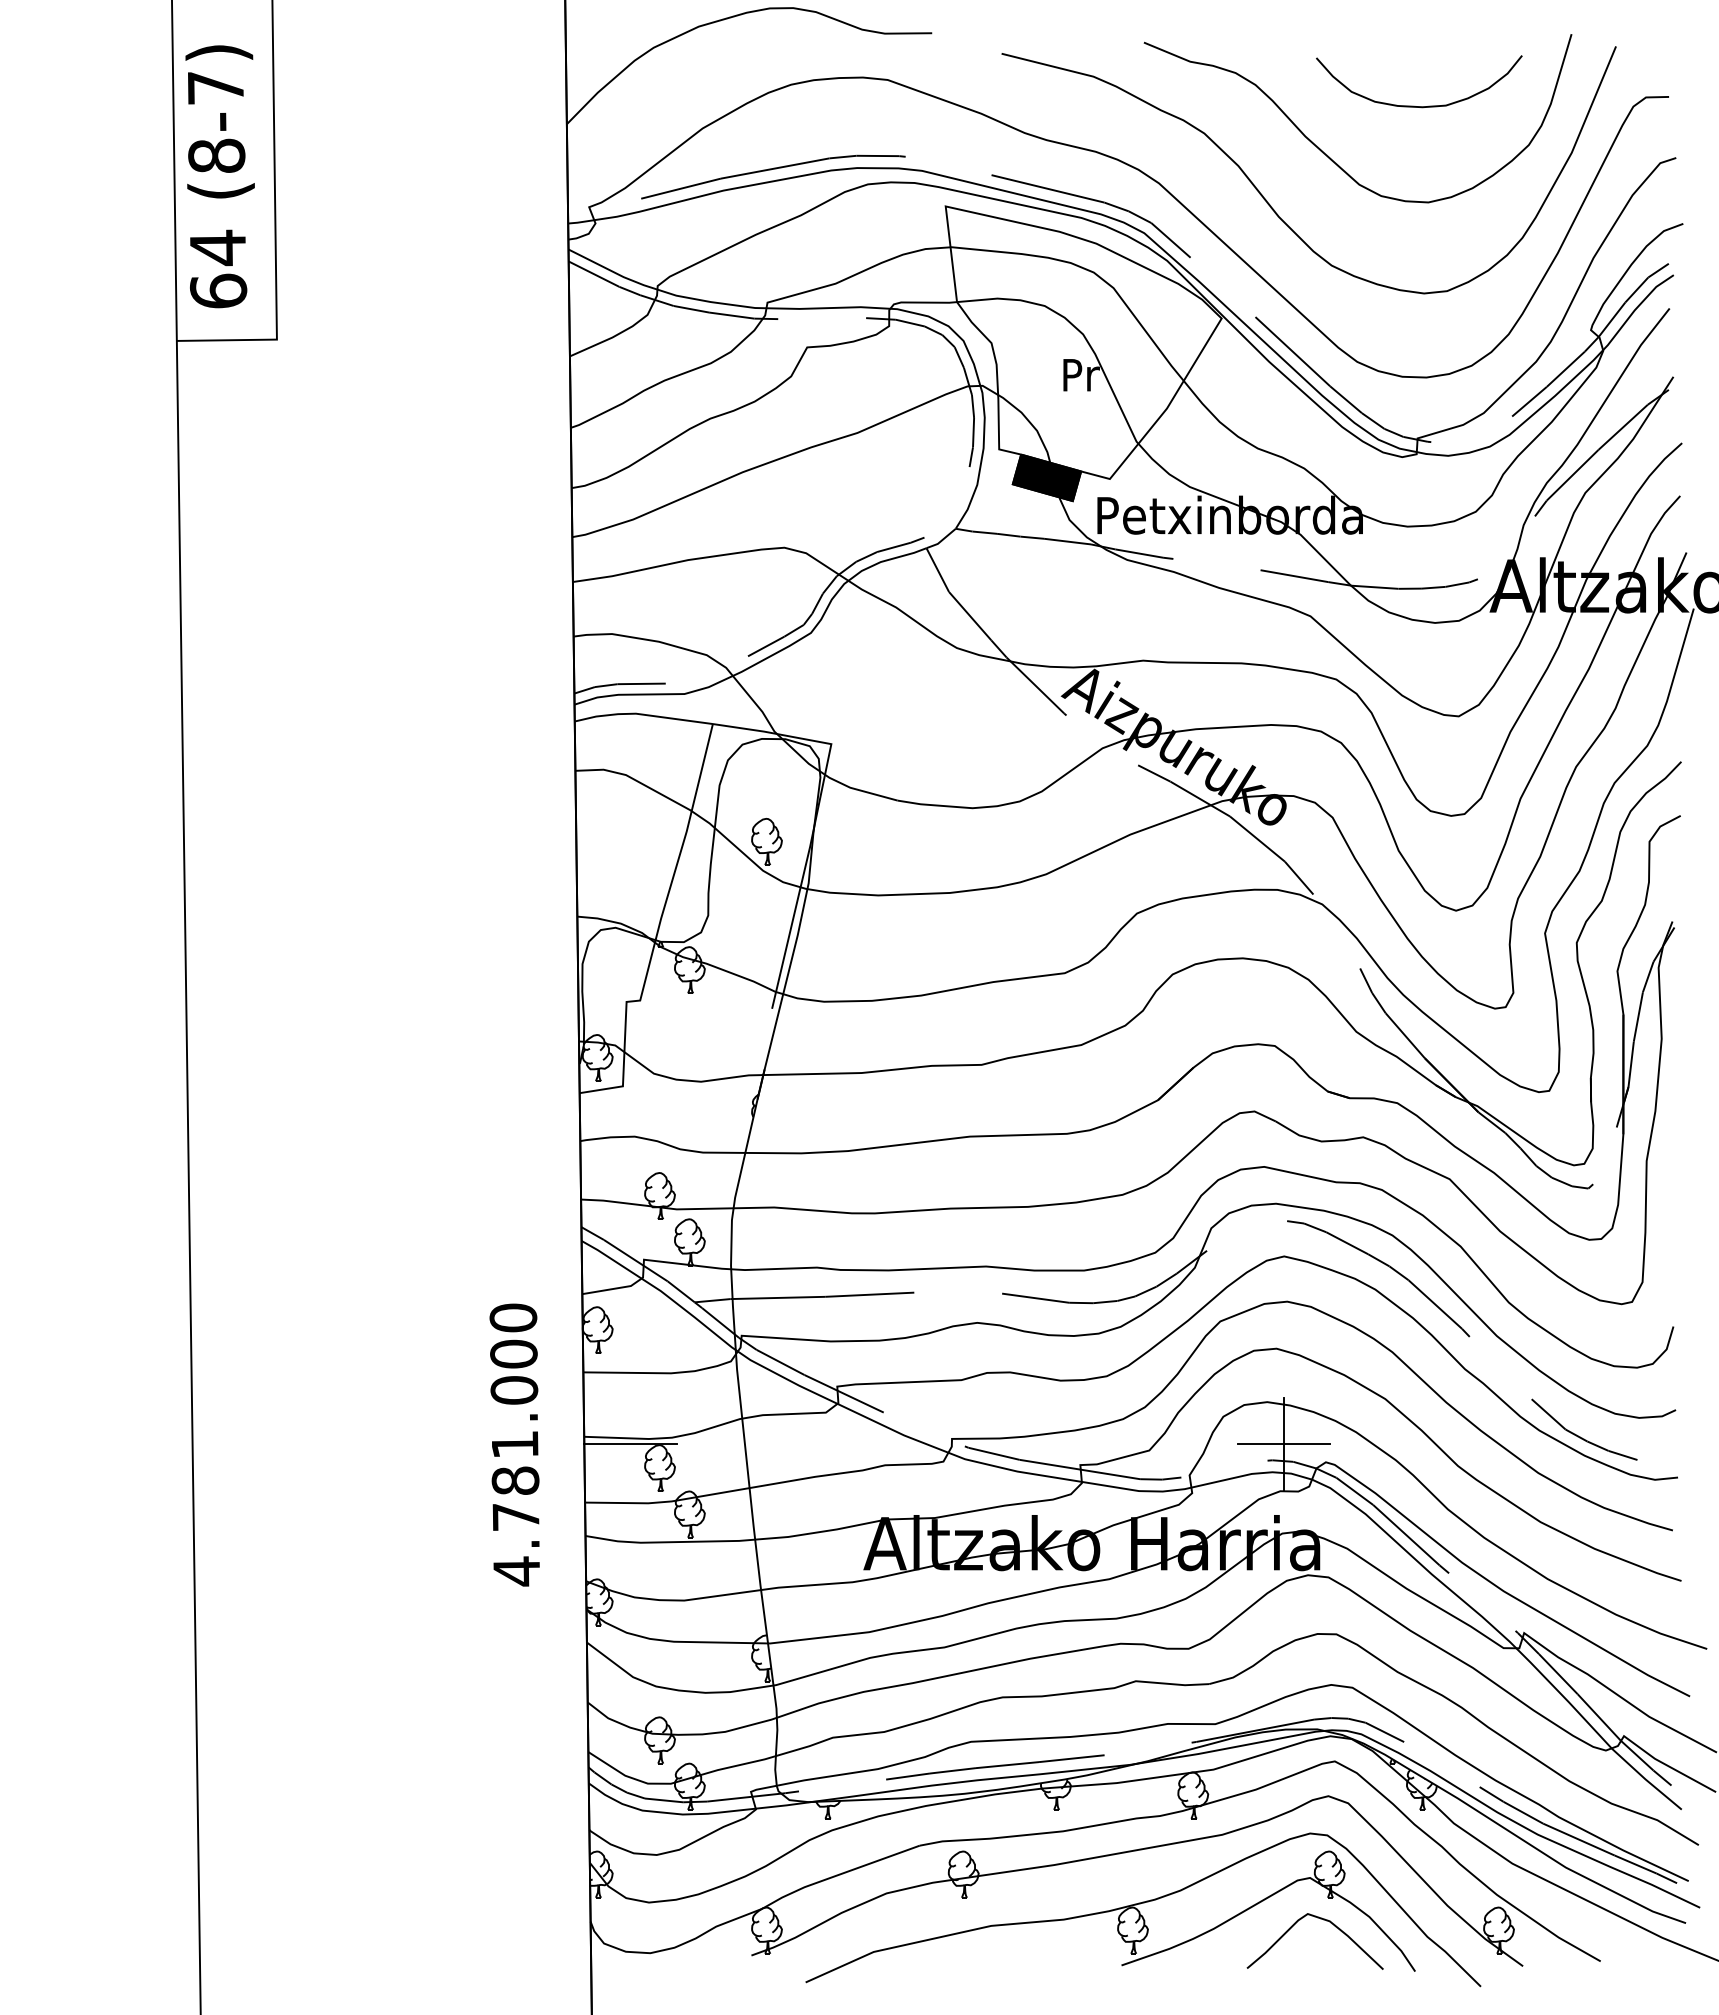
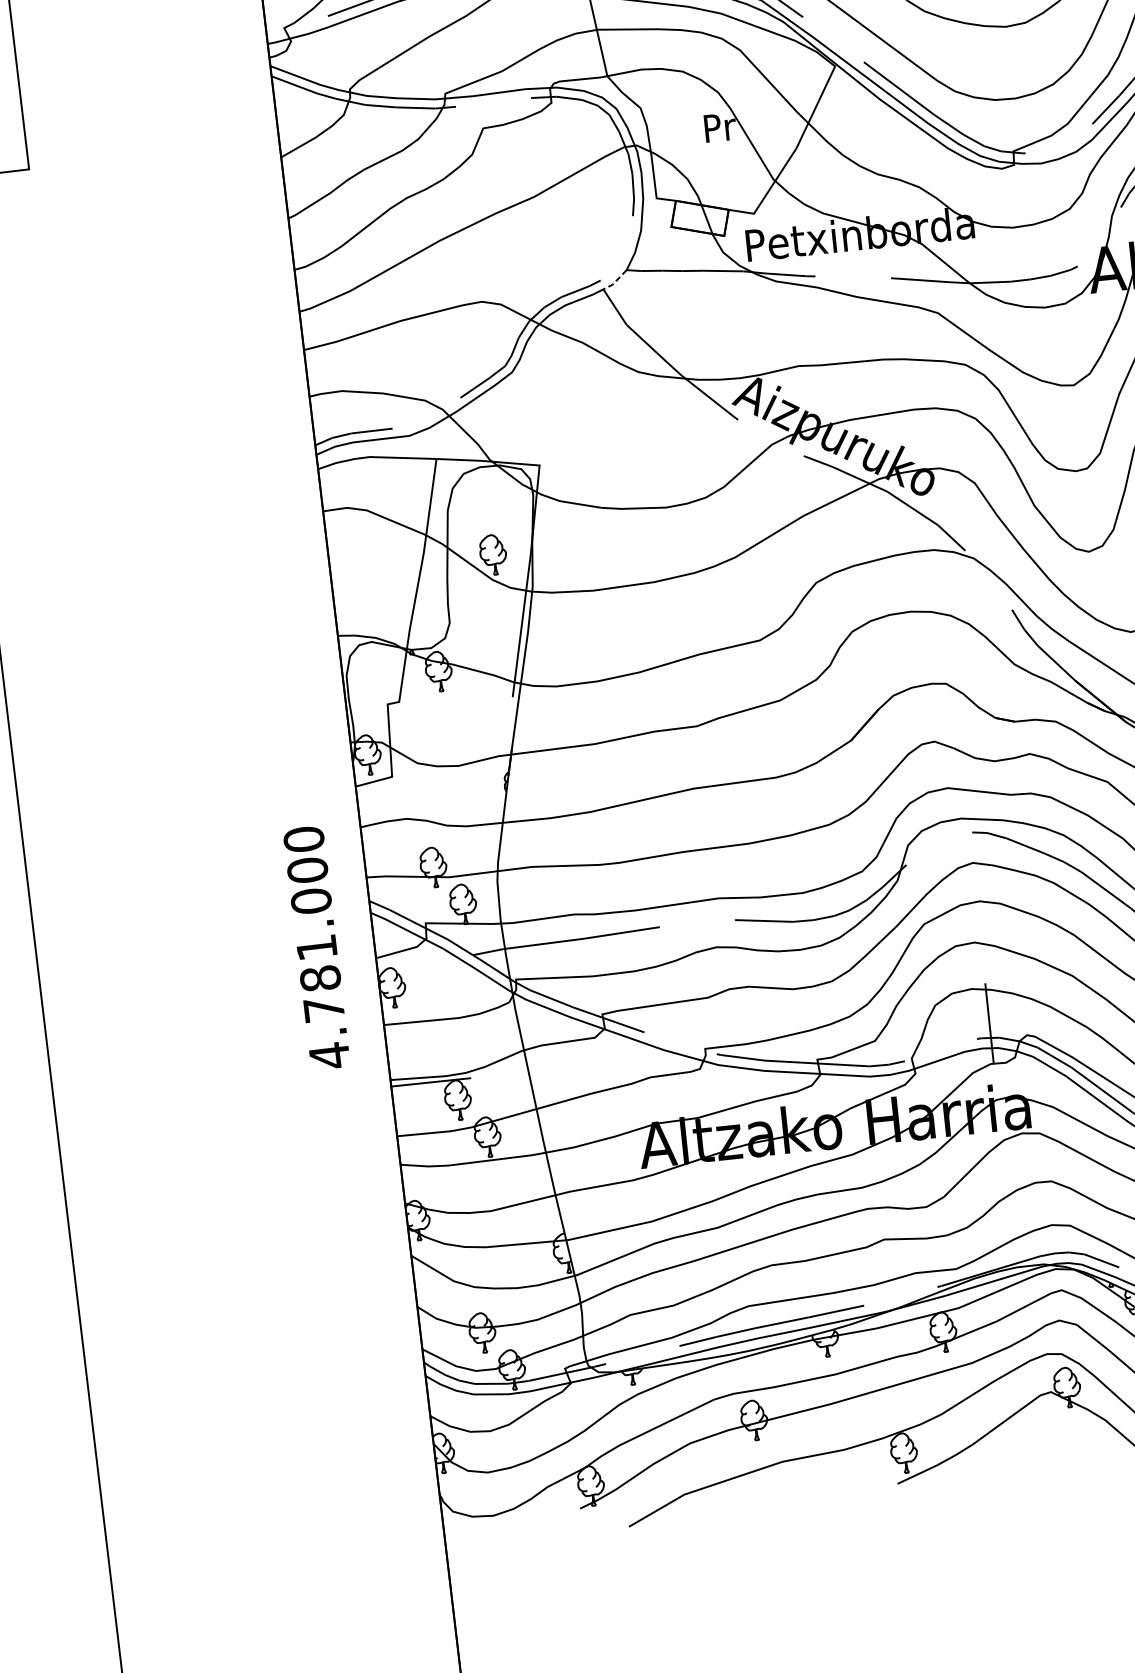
fill: (1046, 477) -> (699, 218), removed
line: (941, 540) -> (615, 281), solid -> dashed
text: (514, 1444) -> (316, 947), moved
line: (1283, 1444) -> (989, 1023), removed
curve: (1320, 1919) -> (1063, 1426), removed

